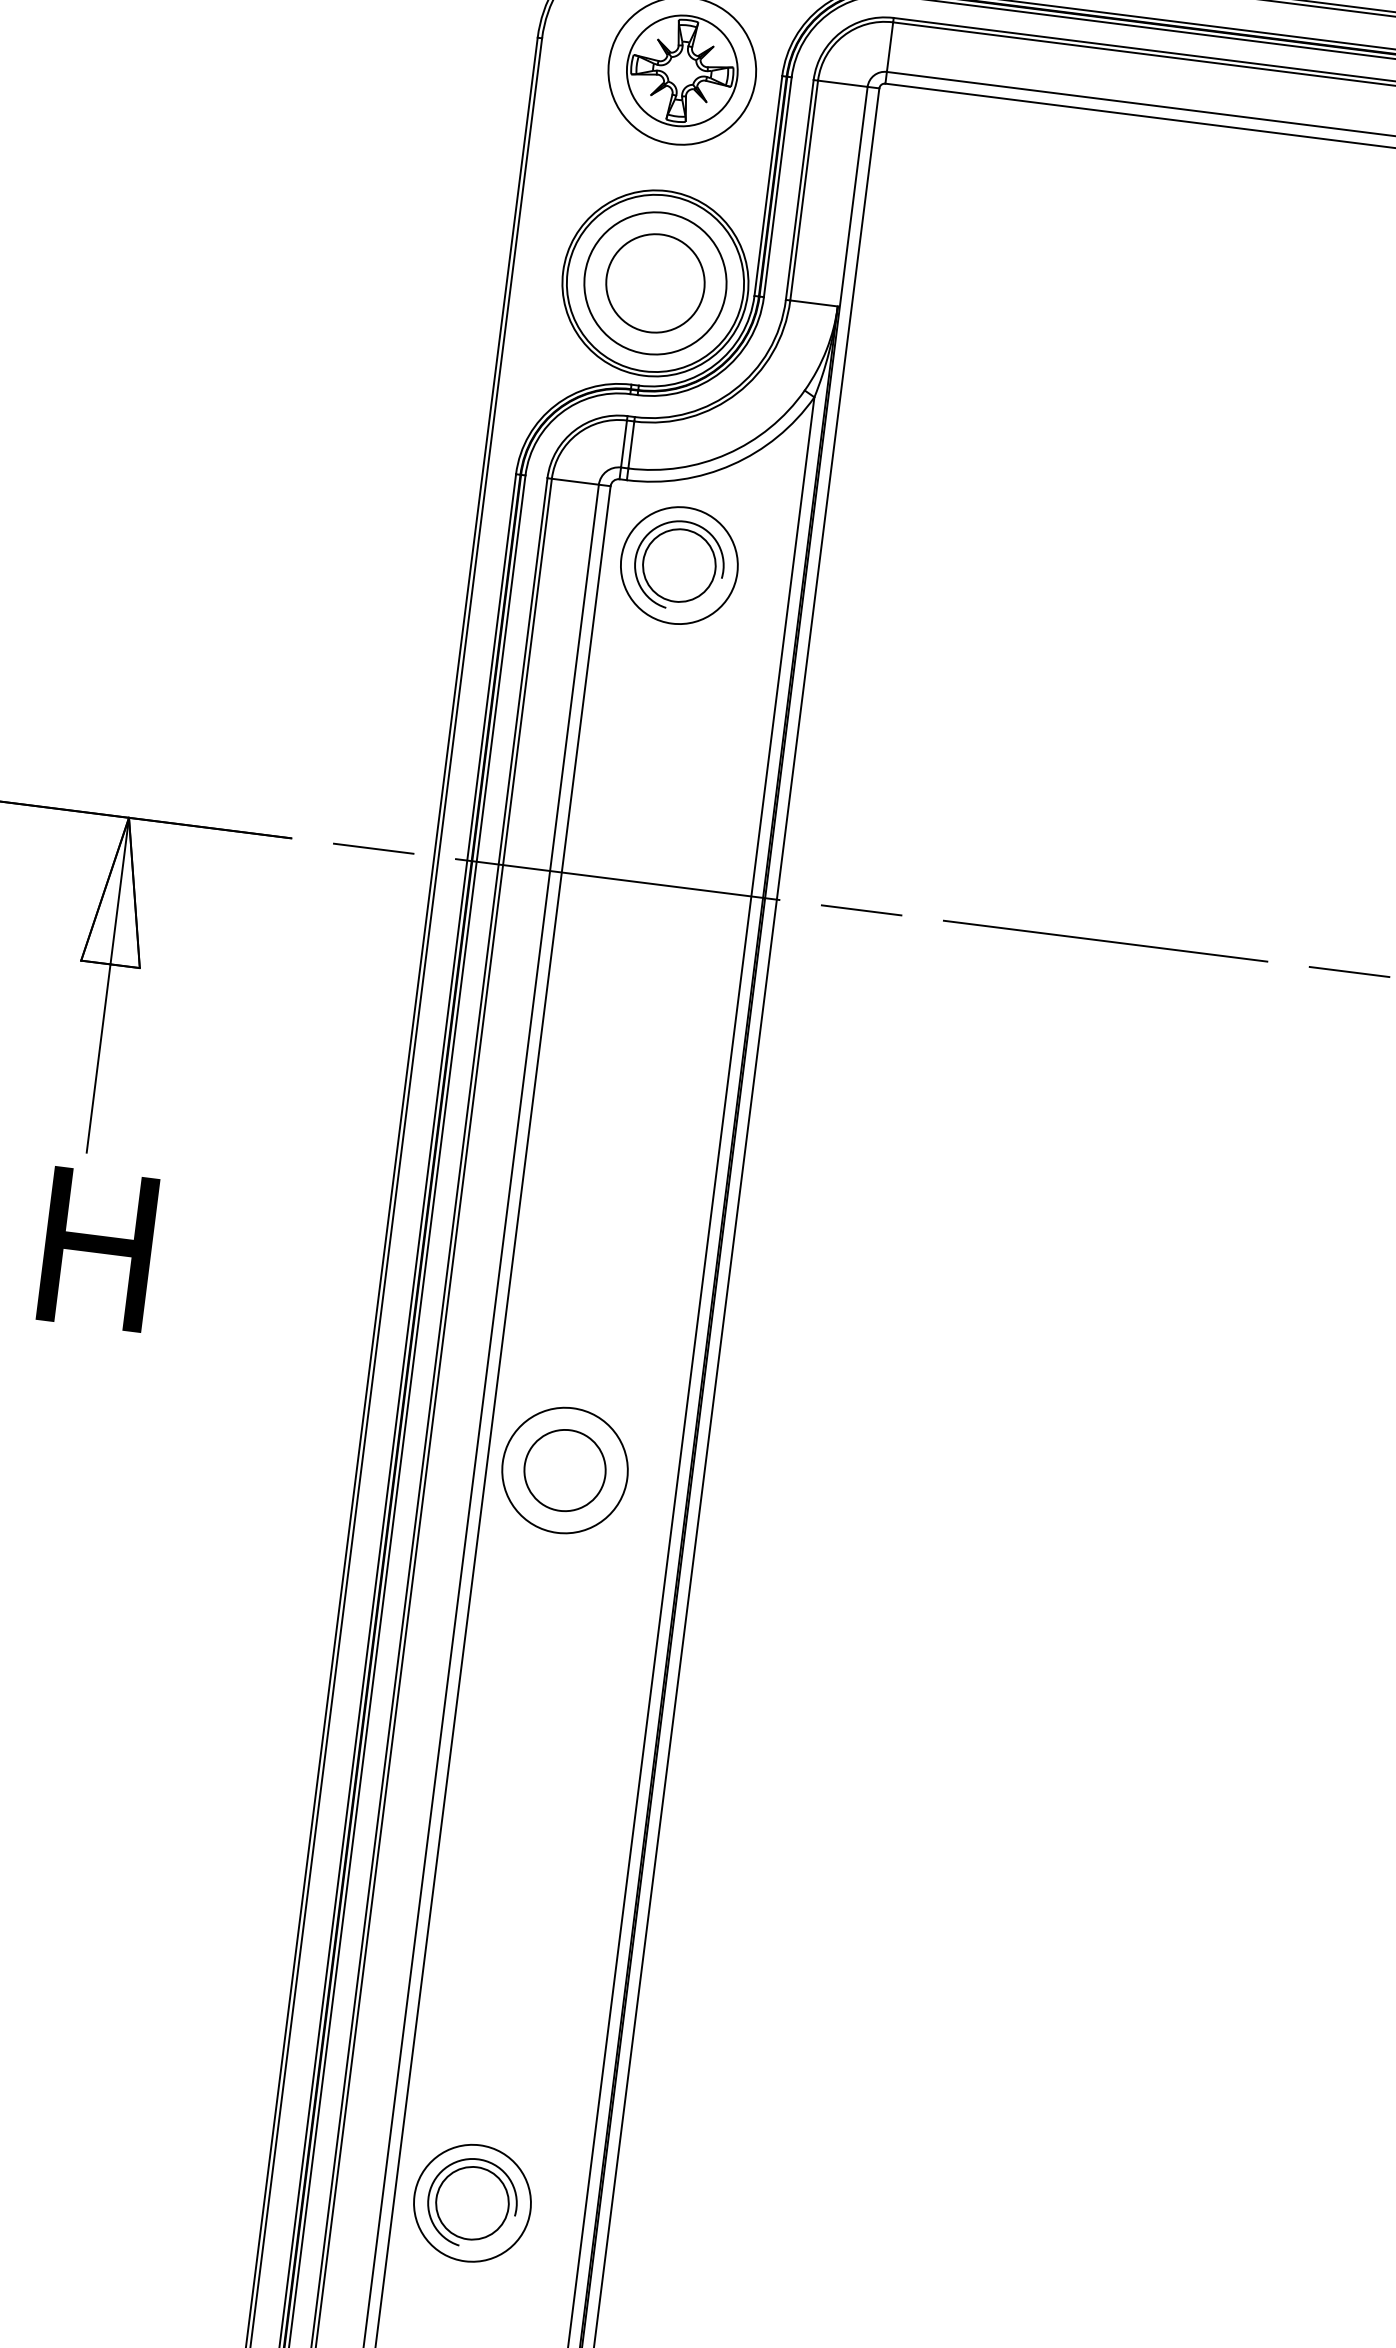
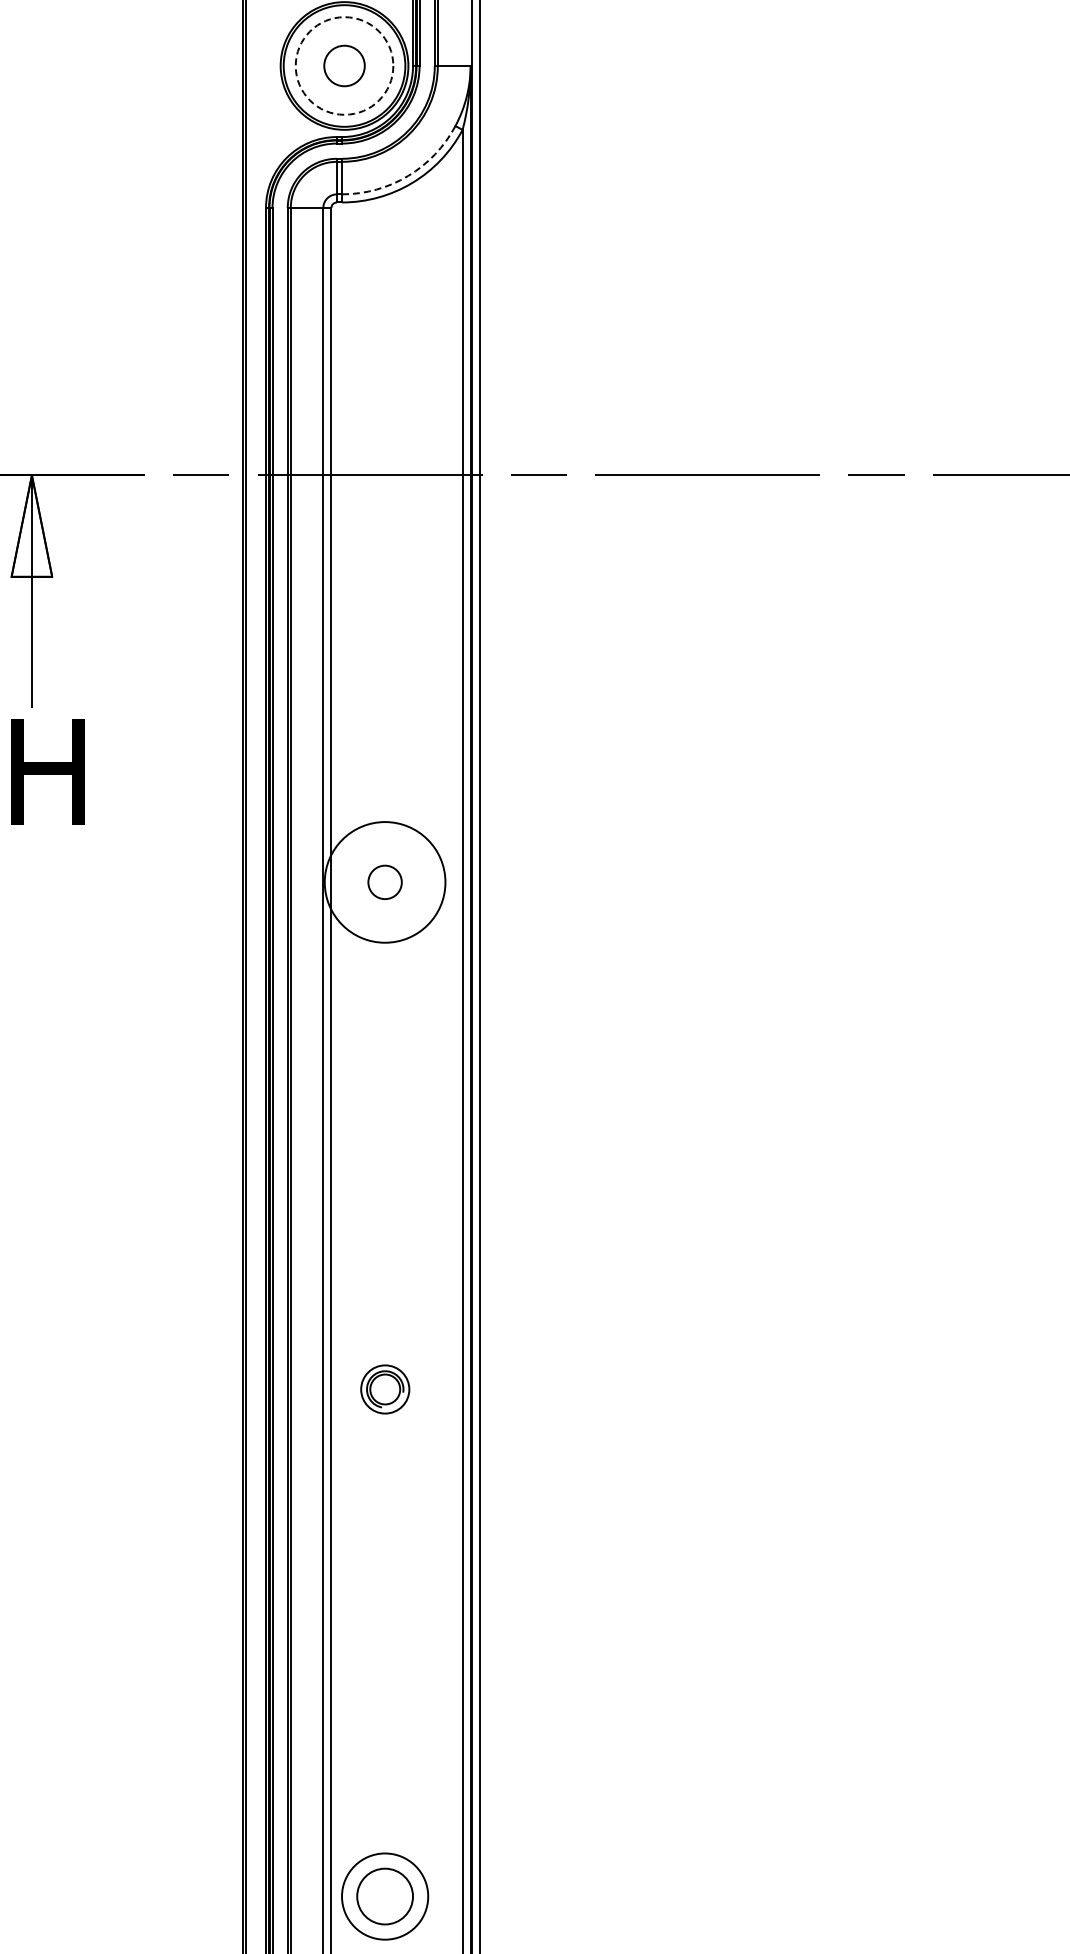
circle: (655, 282) -> (344, 65), size x0.6
circle: (655, 282) -> (344, 65), solid -> dashed
arc: (727, 453) -> (408, 175), solid -> dashed
part: (679, 566) -> (385, 256), removed
circle: (565, 1470) -> (385, 882), size x0.6
circle: (565, 1470) -> (385, 882), size x1.4
part: (473, 2203) -> (385, 1389), size x0.6

